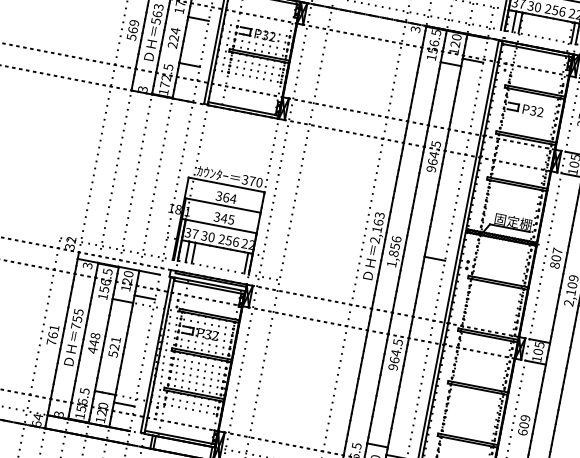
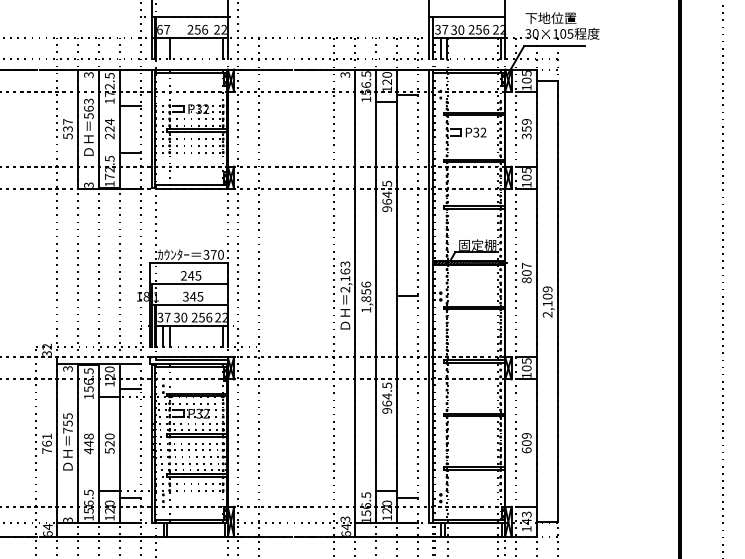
text: (133, 26) -> (67, 125), 569 -> 537
text: (226, 197) -> (191, 275), 364 -> 245
text: (115, 339) -> (109, 436), 521 -> 520

